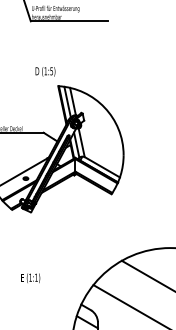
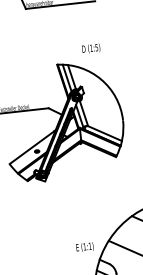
text: (45, 71) -> (91, 48), moved
text: (30, 278) -> (84, 247), moved

